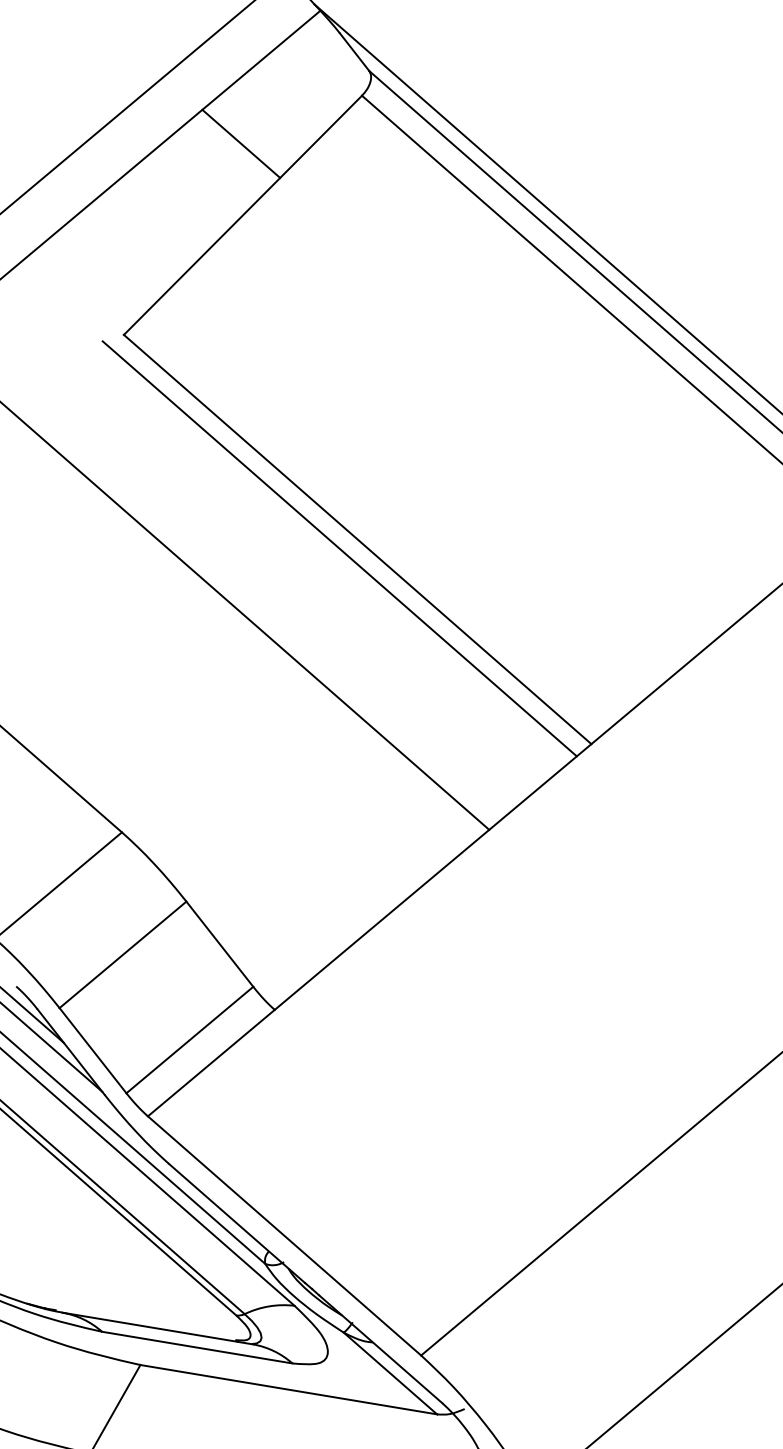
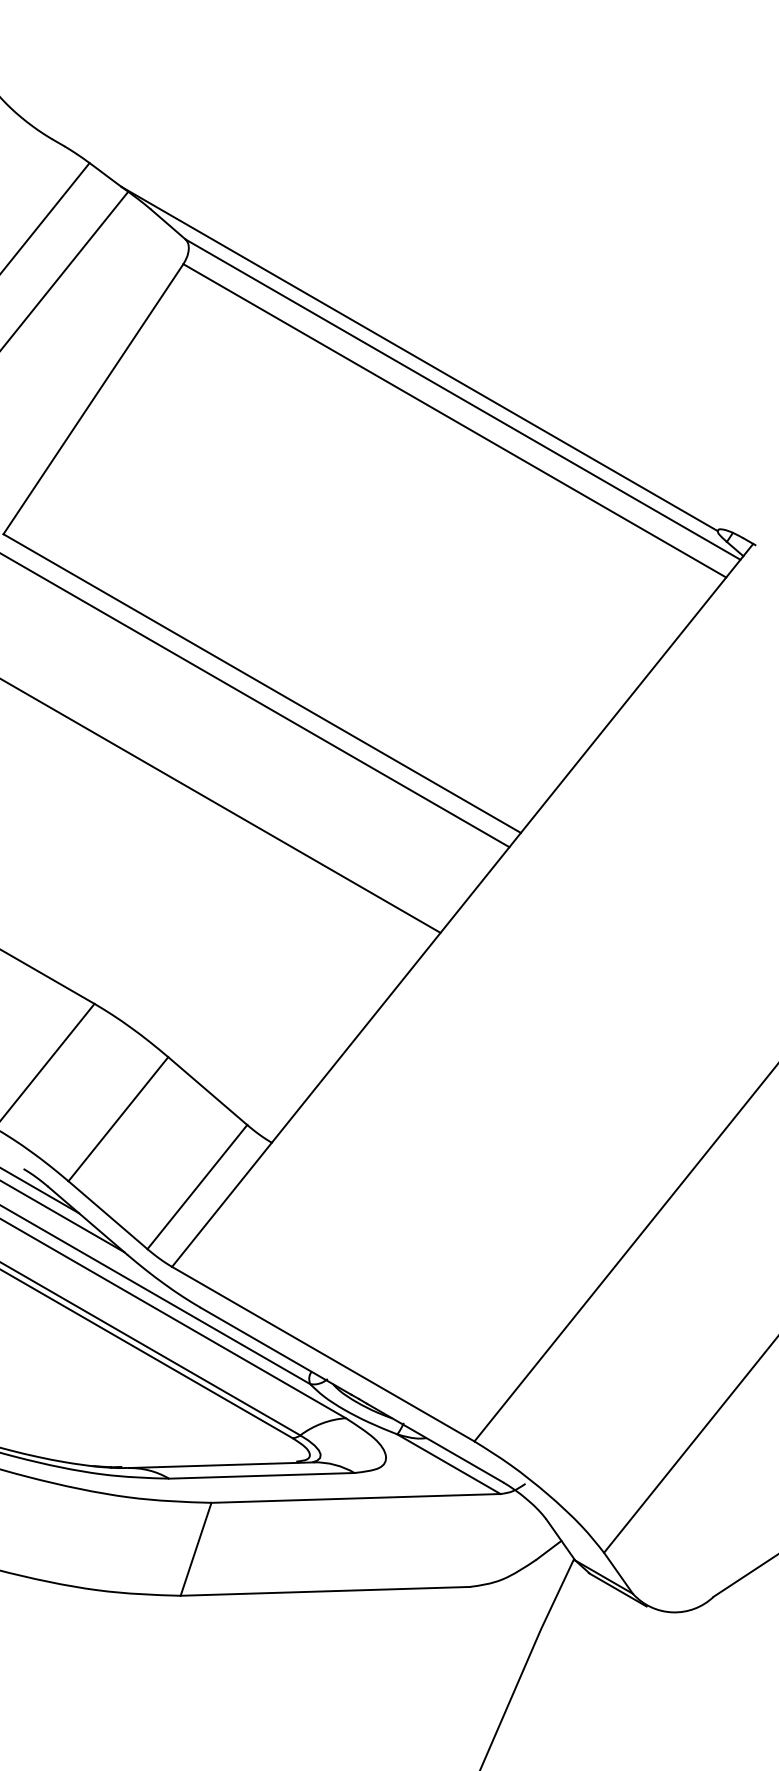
line: (241, 143) -> (78, 331), removed

